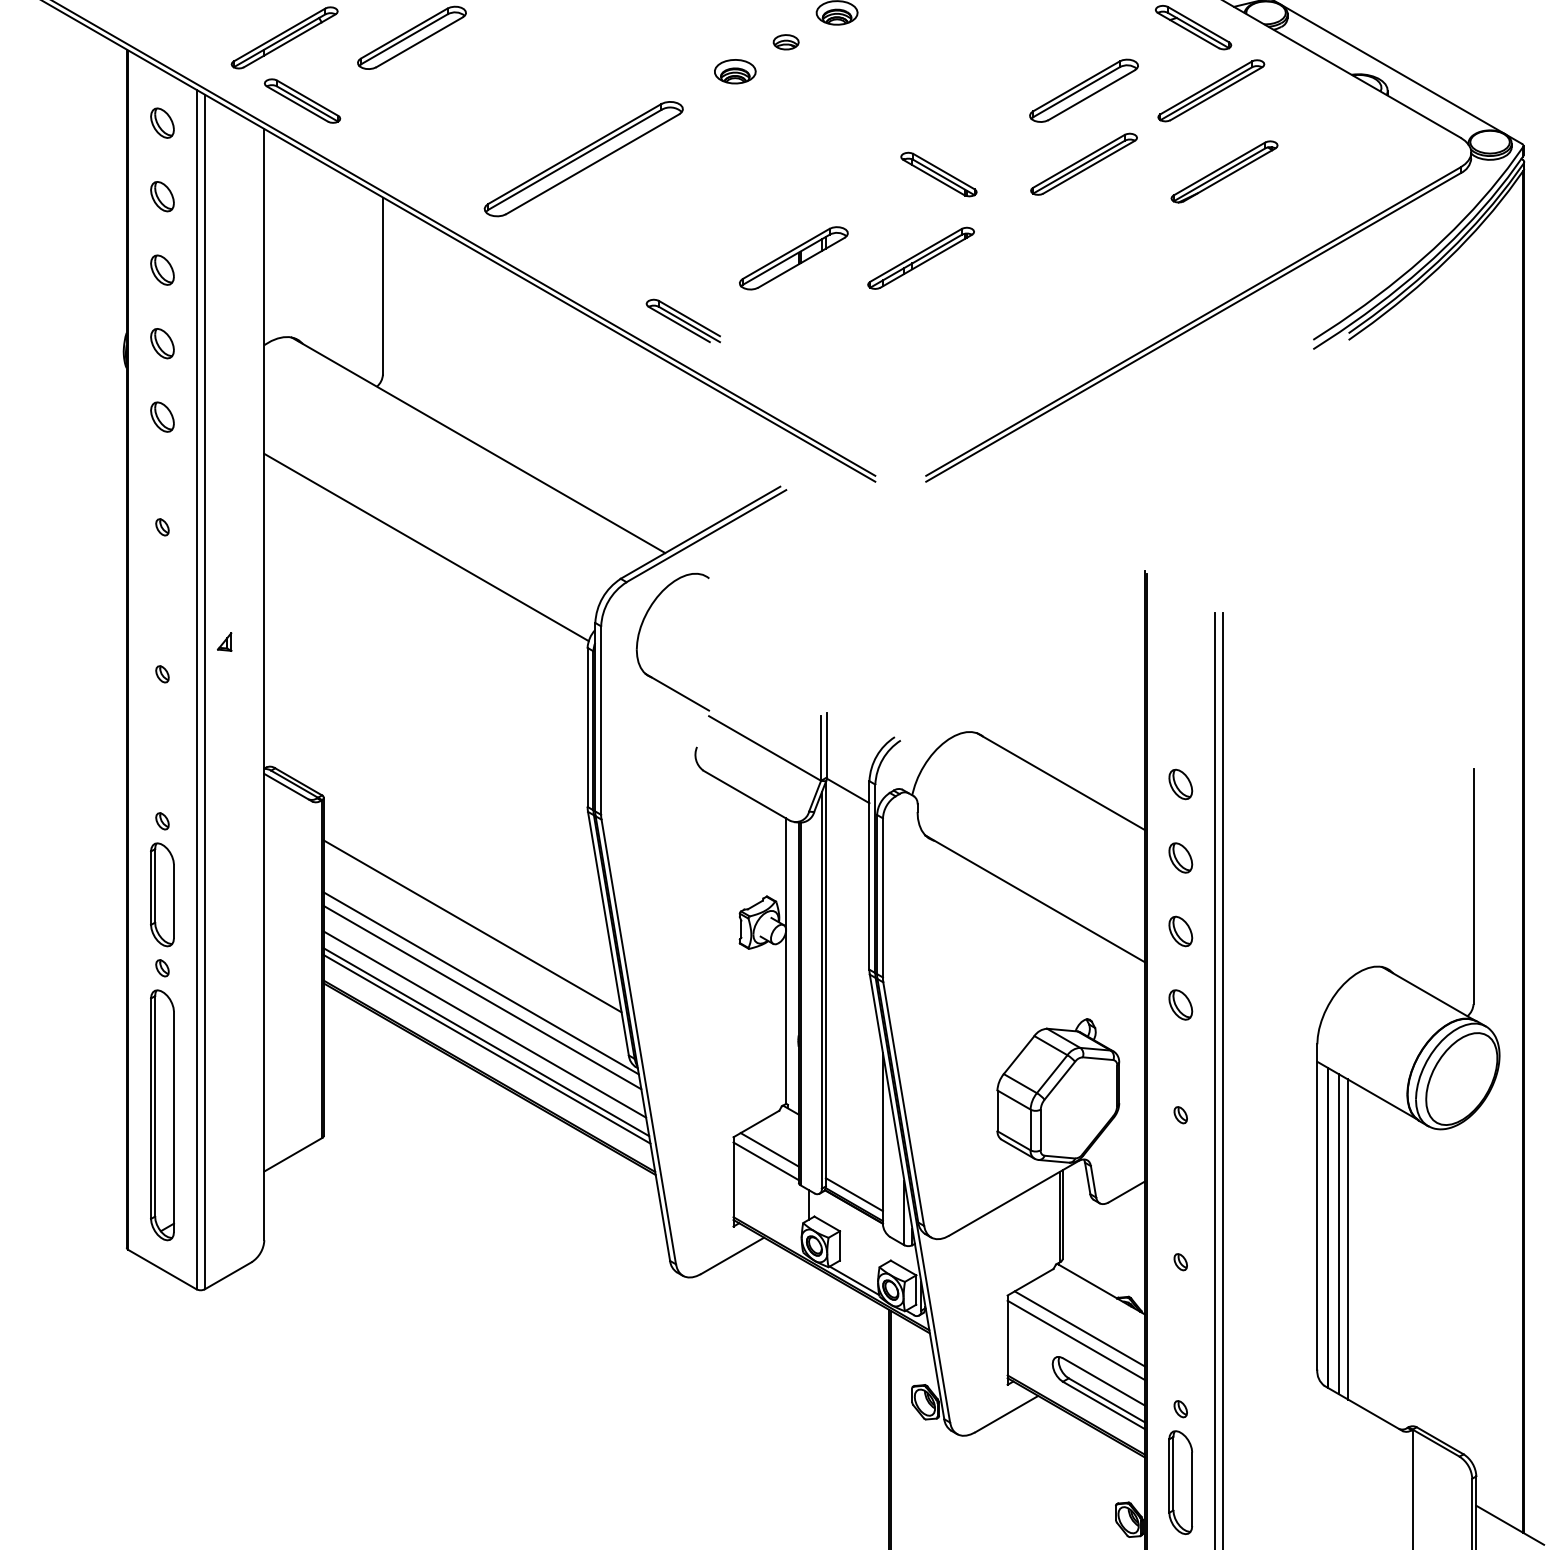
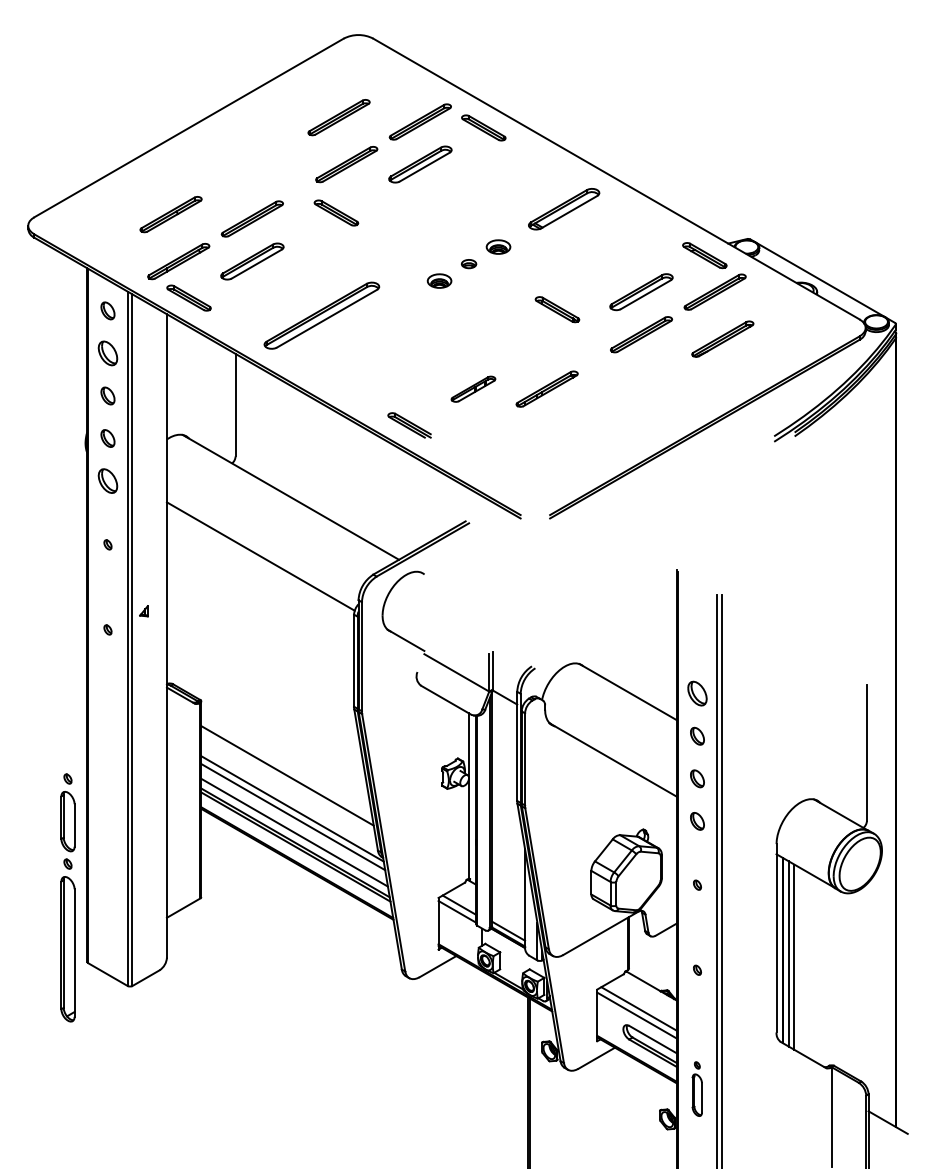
part: (583, 158) -> (321, 315), moved
part: (938, 174) -> (557, 309), moved
part: (161, 196) -> (107, 353), size x1.4
part: (793, 258) -> (473, 389), size x0.7
part: (161, 416) -> (107, 480), size x1.4
part: (1180, 784) -> (697, 693), size x1.4
part: (161, 1025) -> (67, 897), moved
part: (1179, 1466) -> (696, 1088), size x0.7

